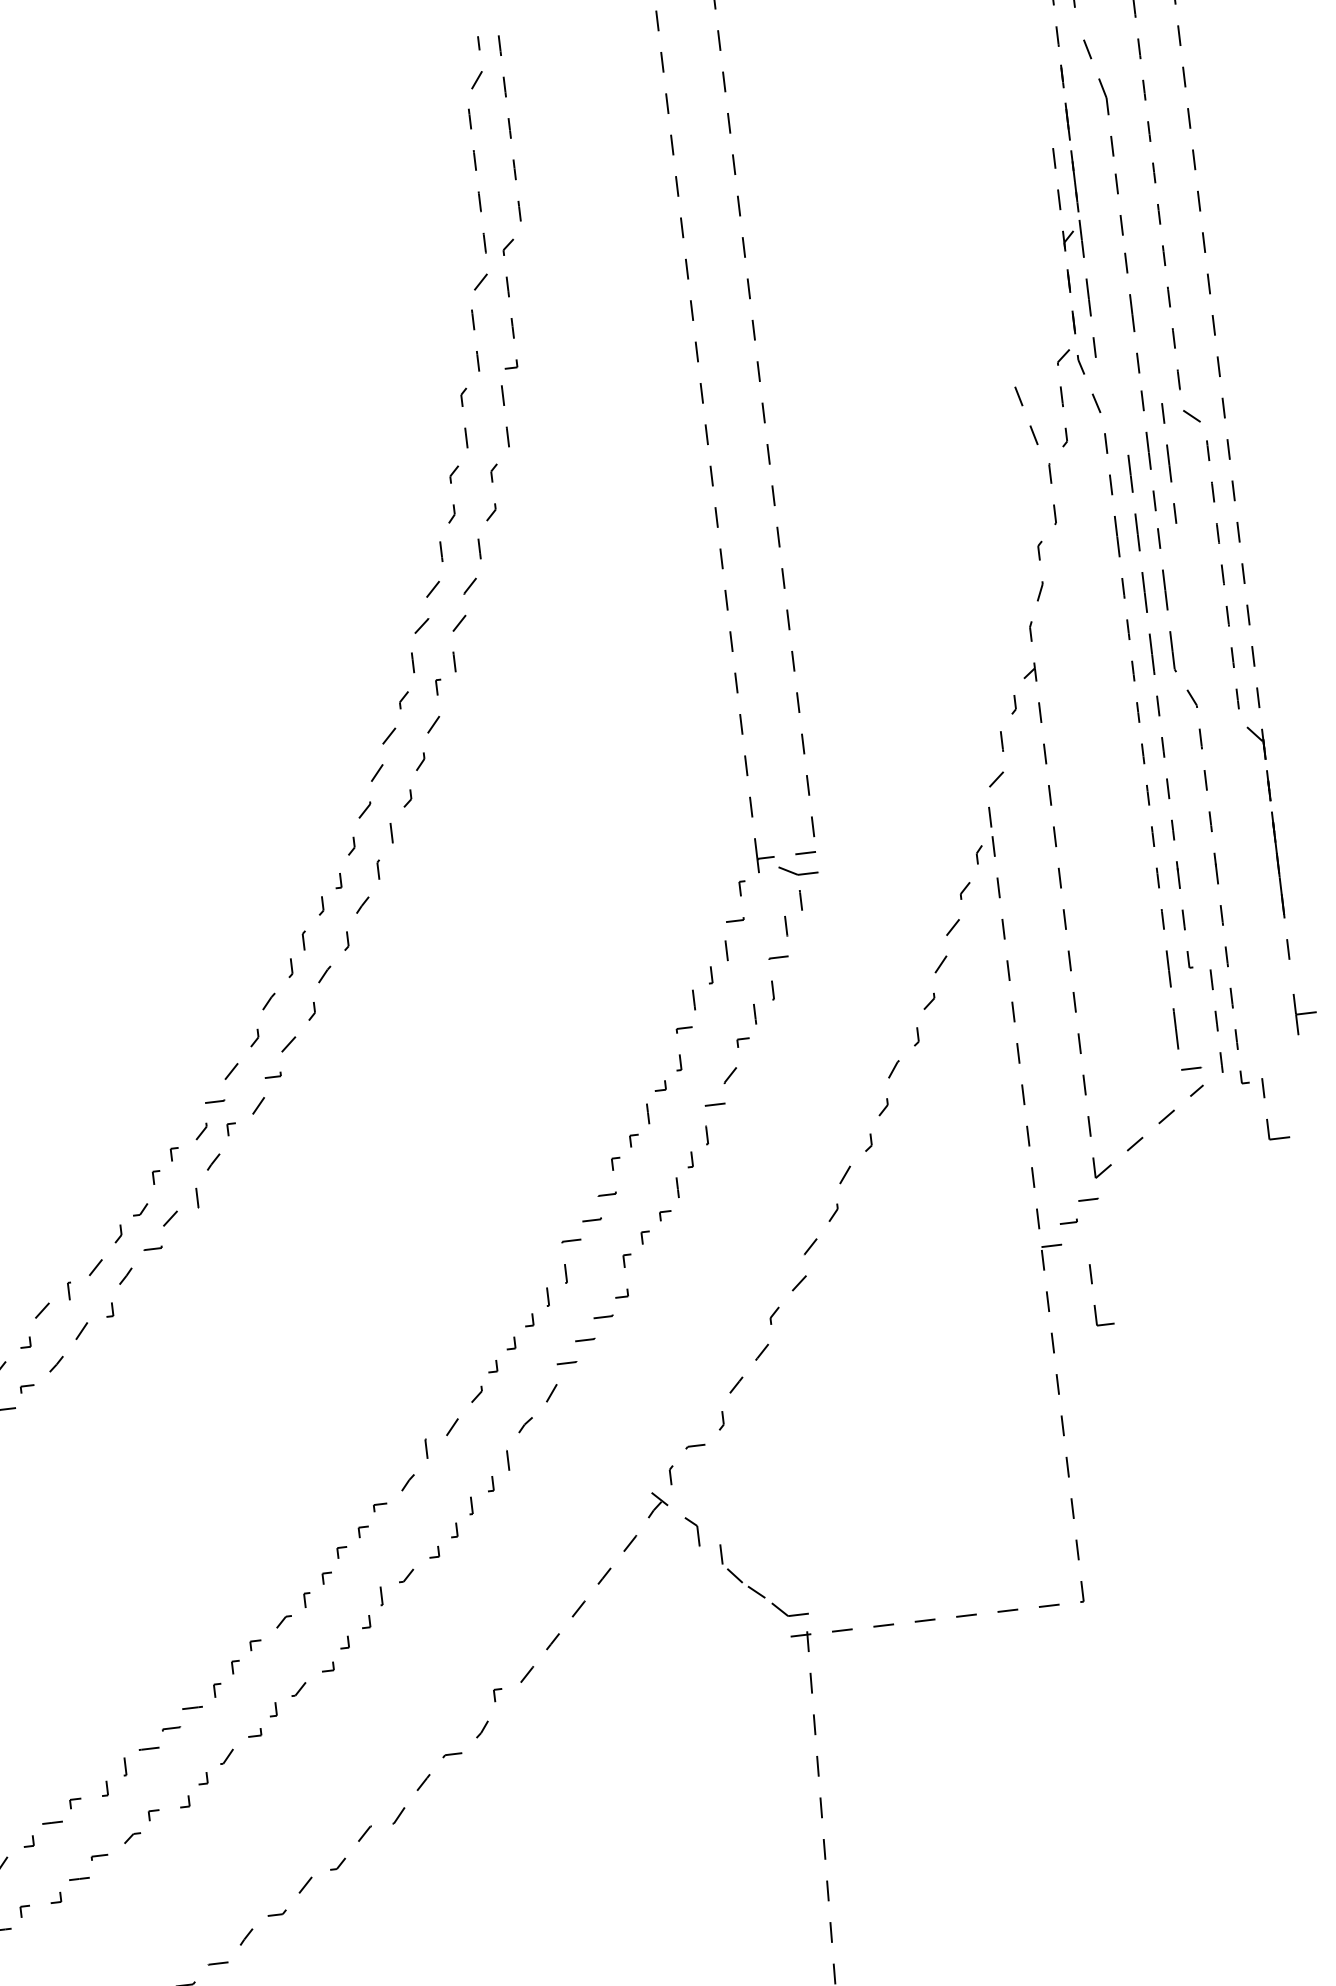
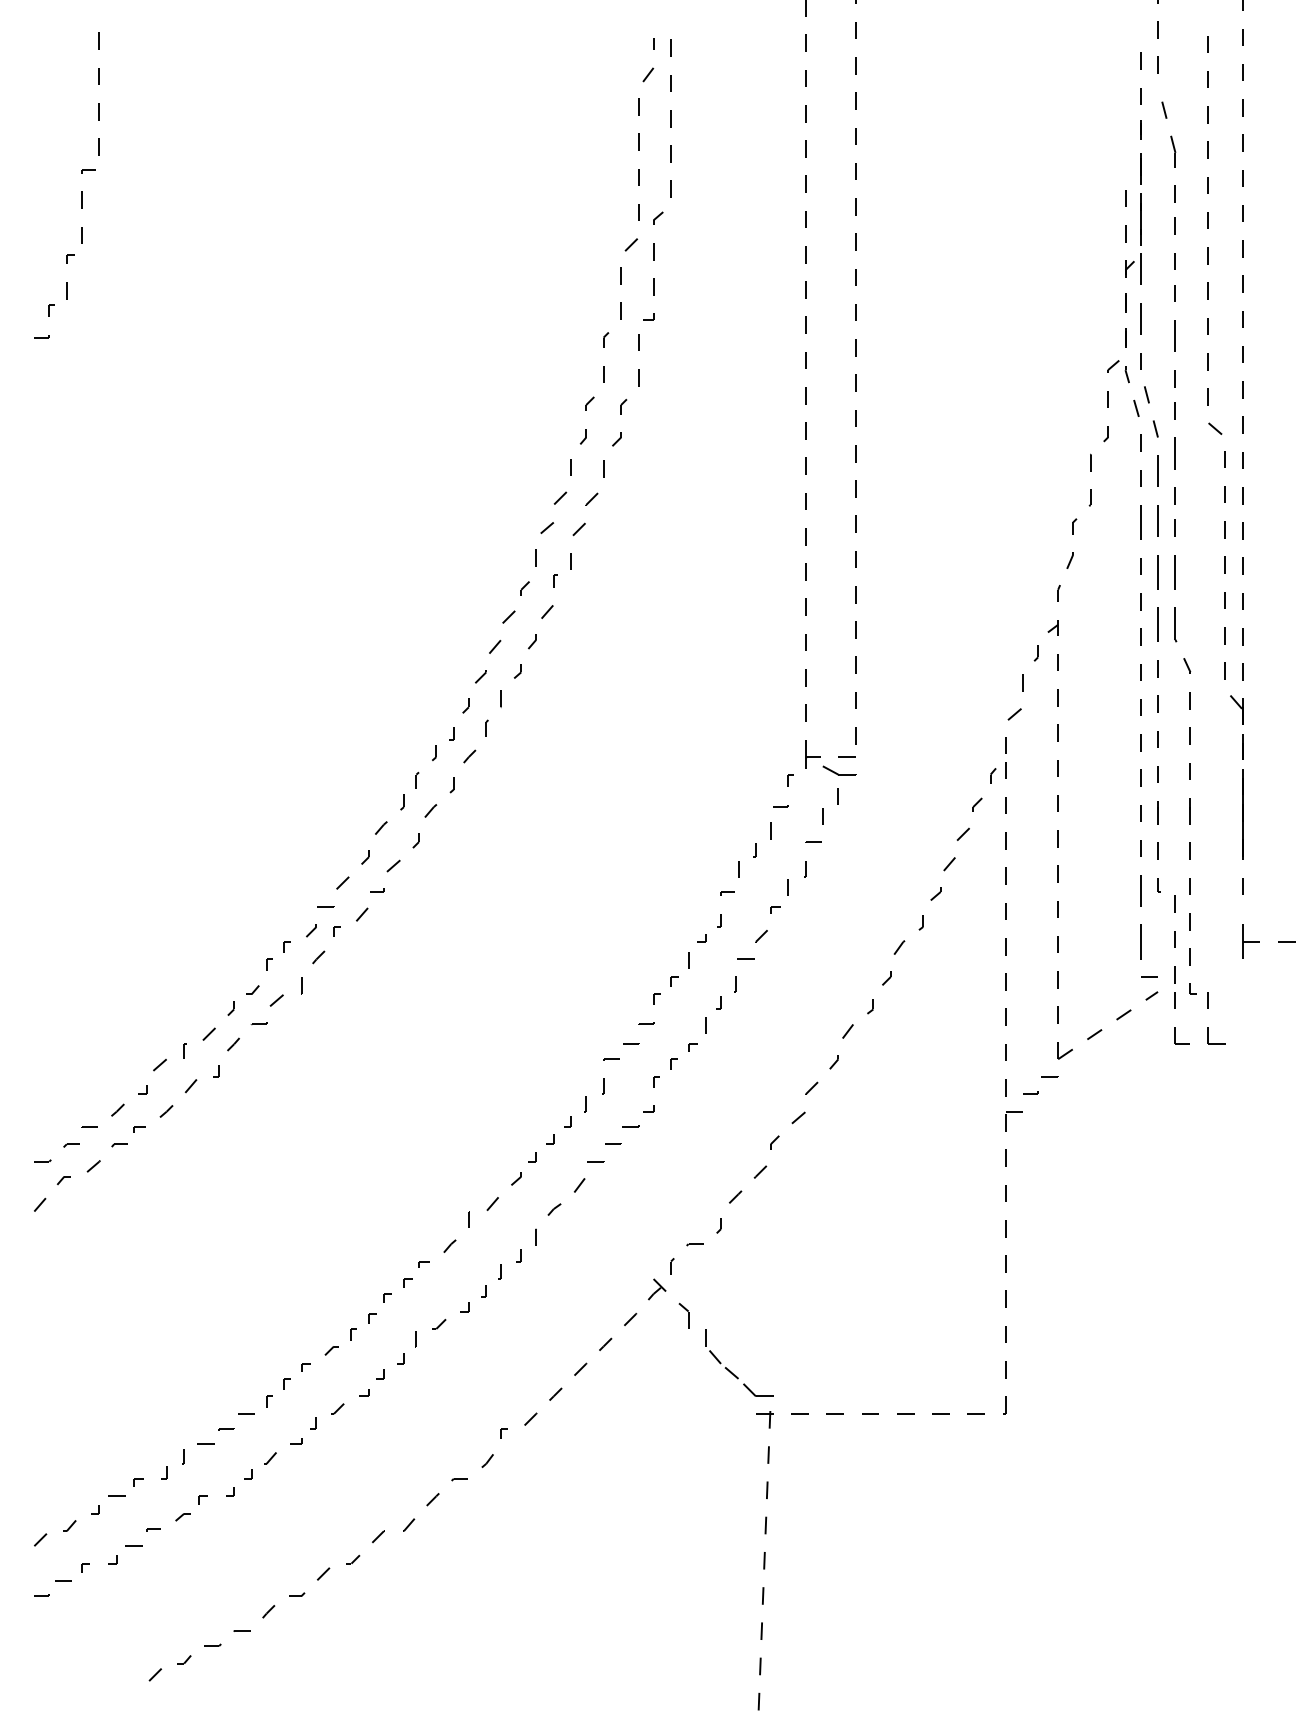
line: (1023, 406) -> (1149, 403), moved
line: (1168, 463) -> (1190, 466), removed
part: (1094, 1305) -> (1175, 1027), moved

